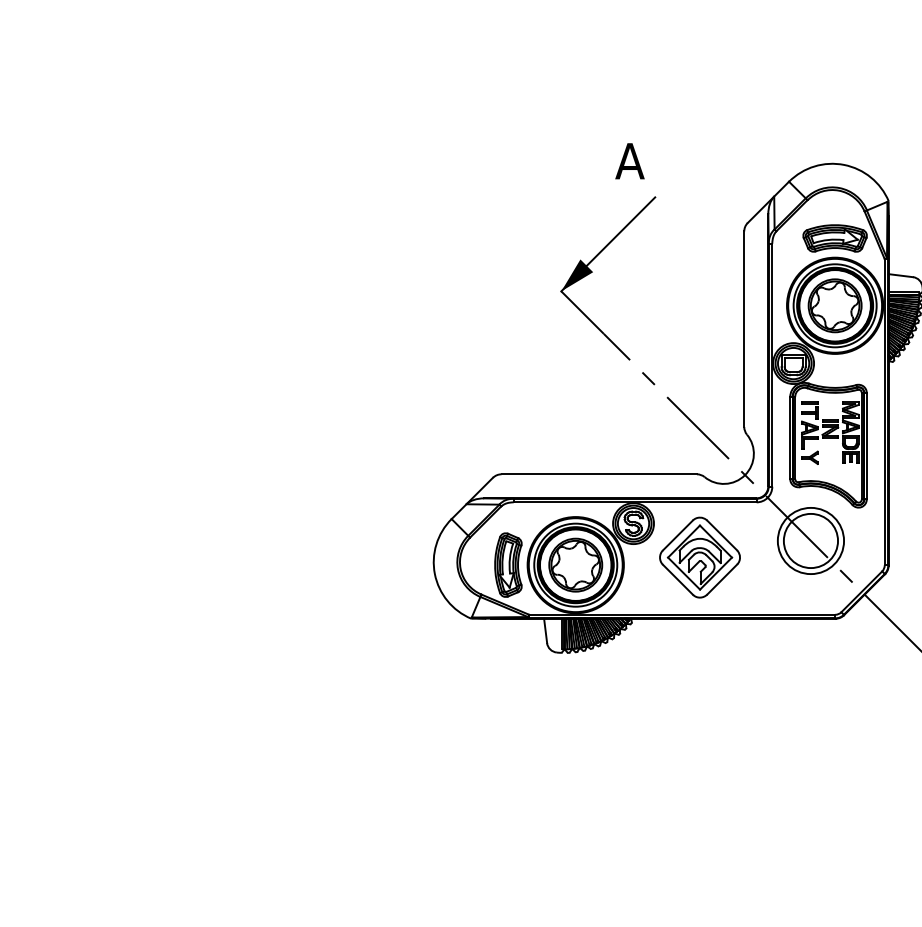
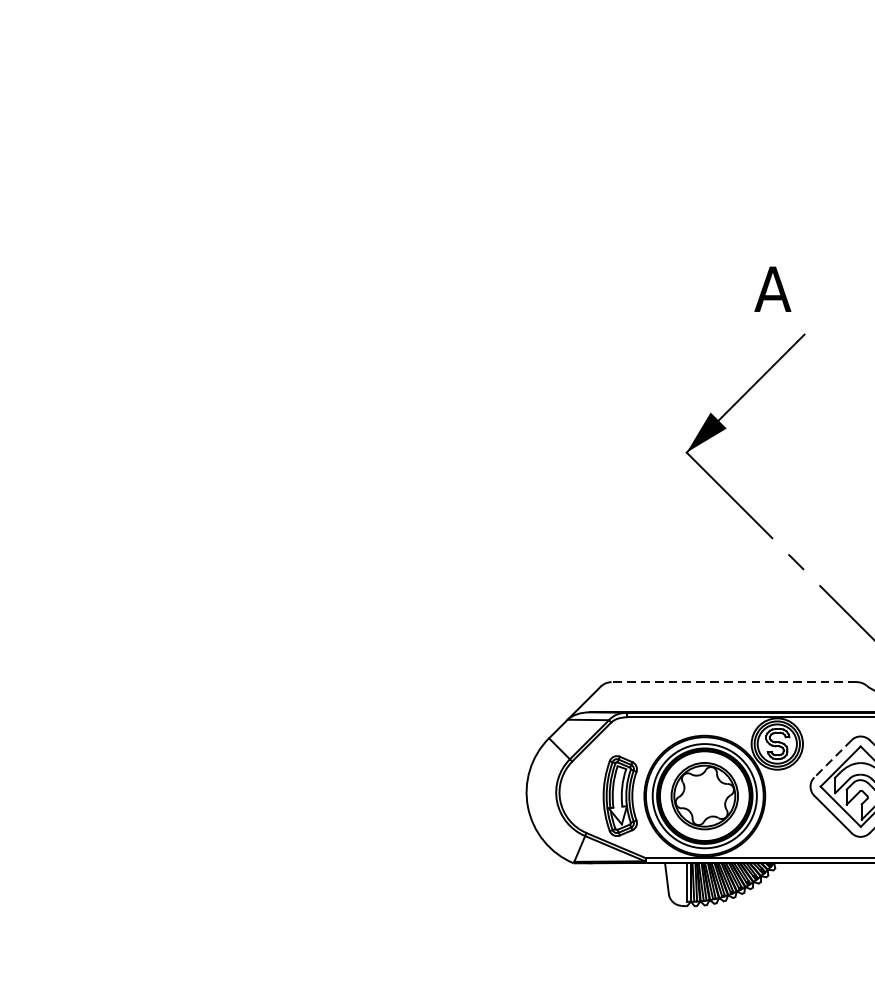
line: (599, 474) -> (734, 682), solid -> dashed
line: (677, 535) -> (832, 758), solid -> dashed

